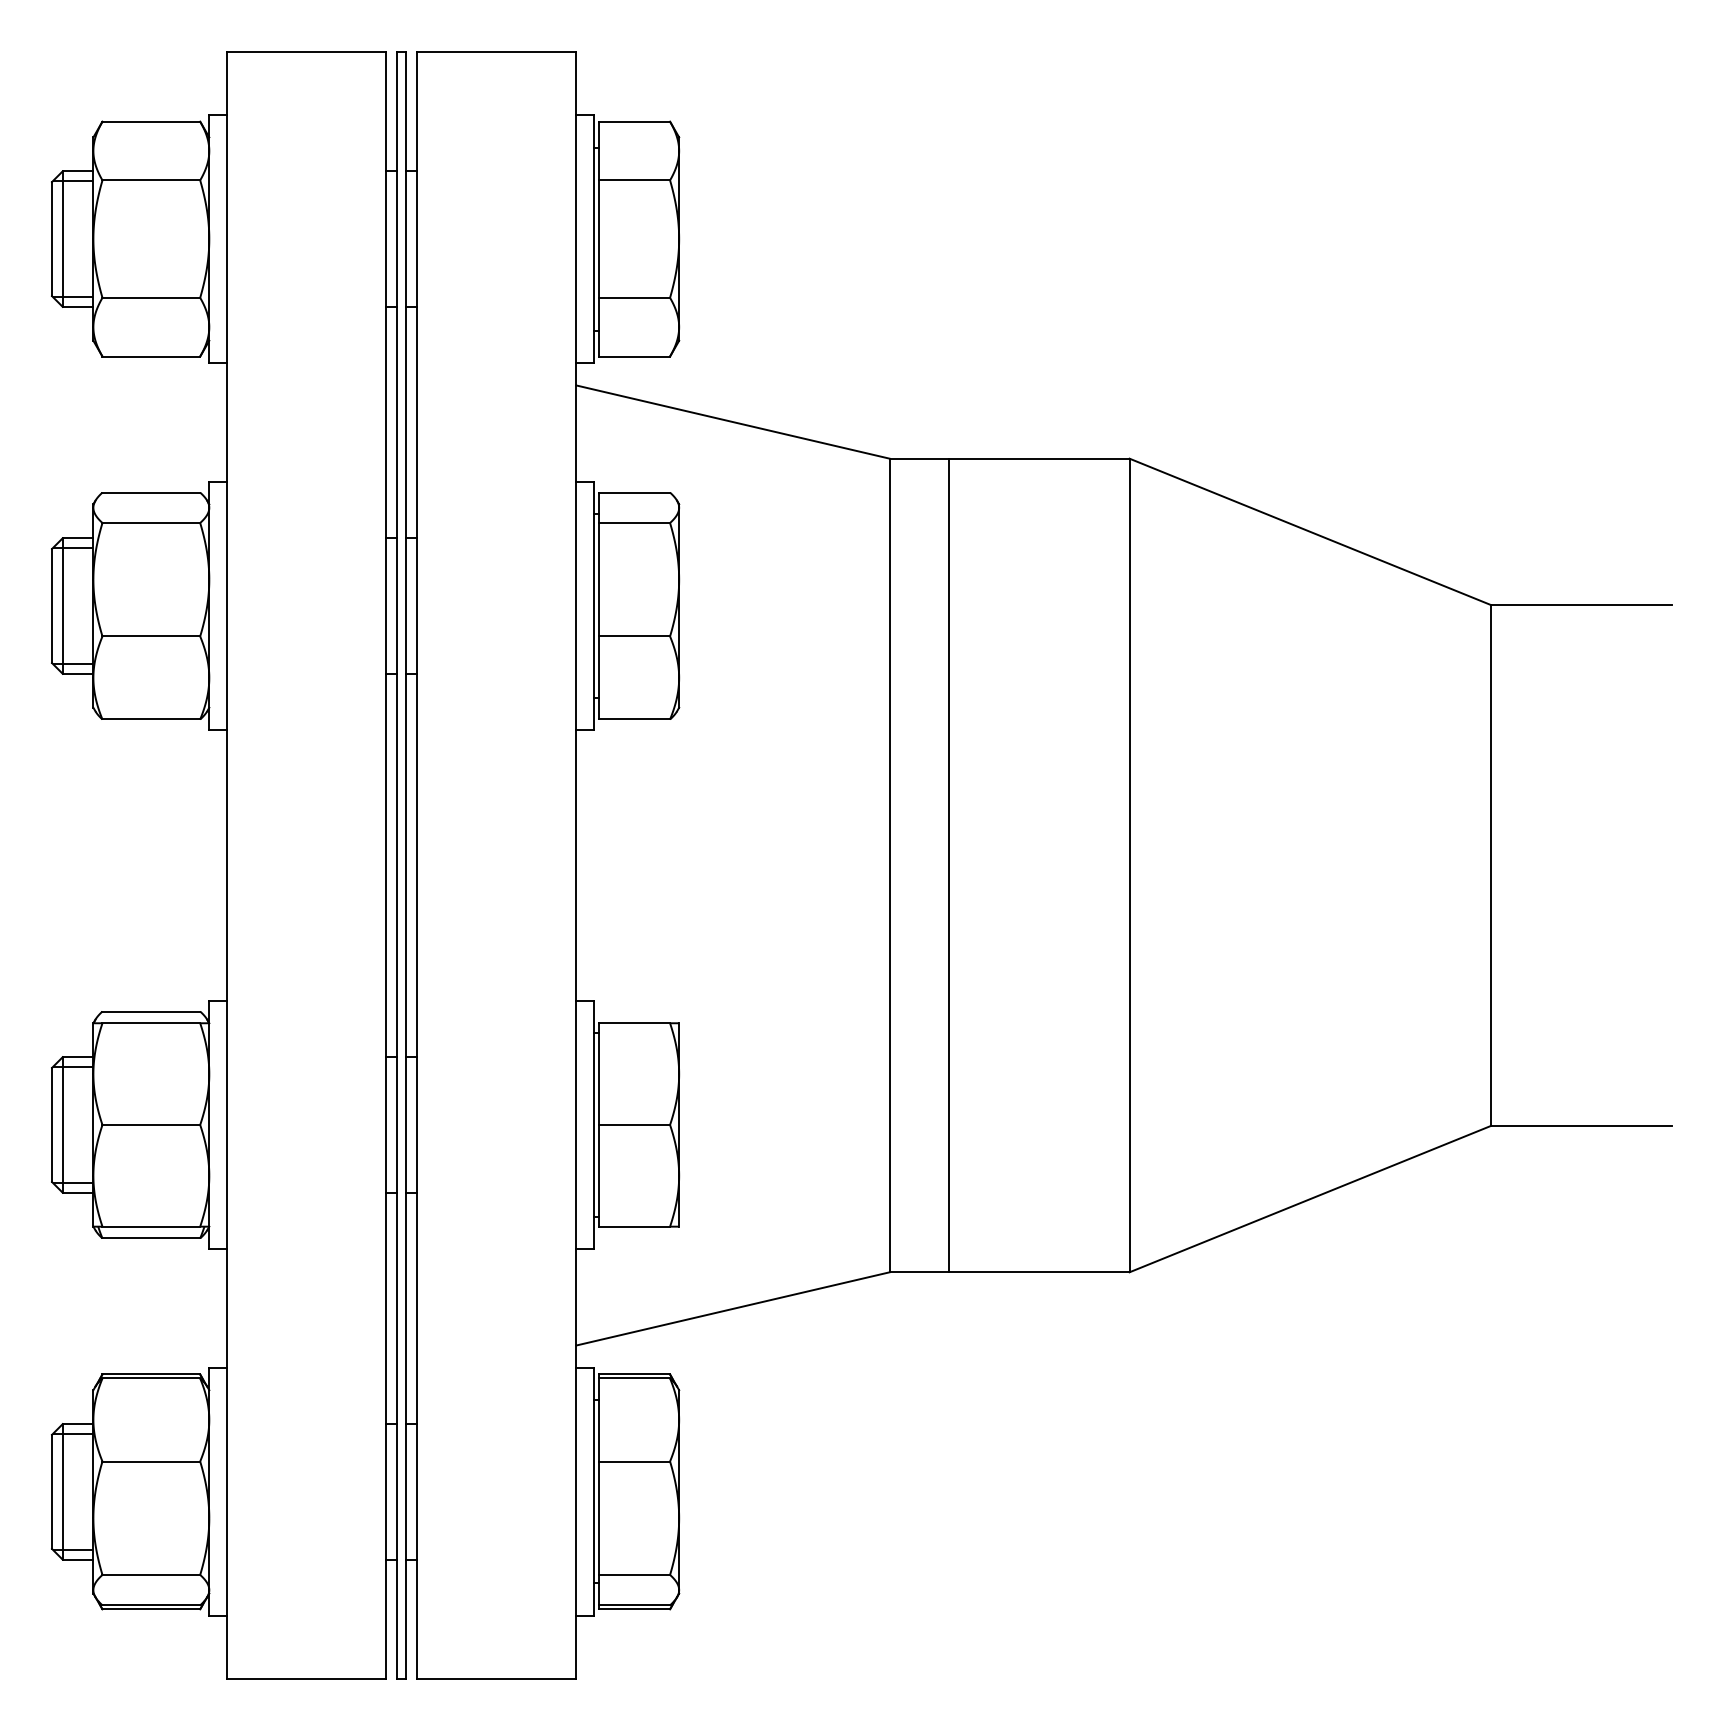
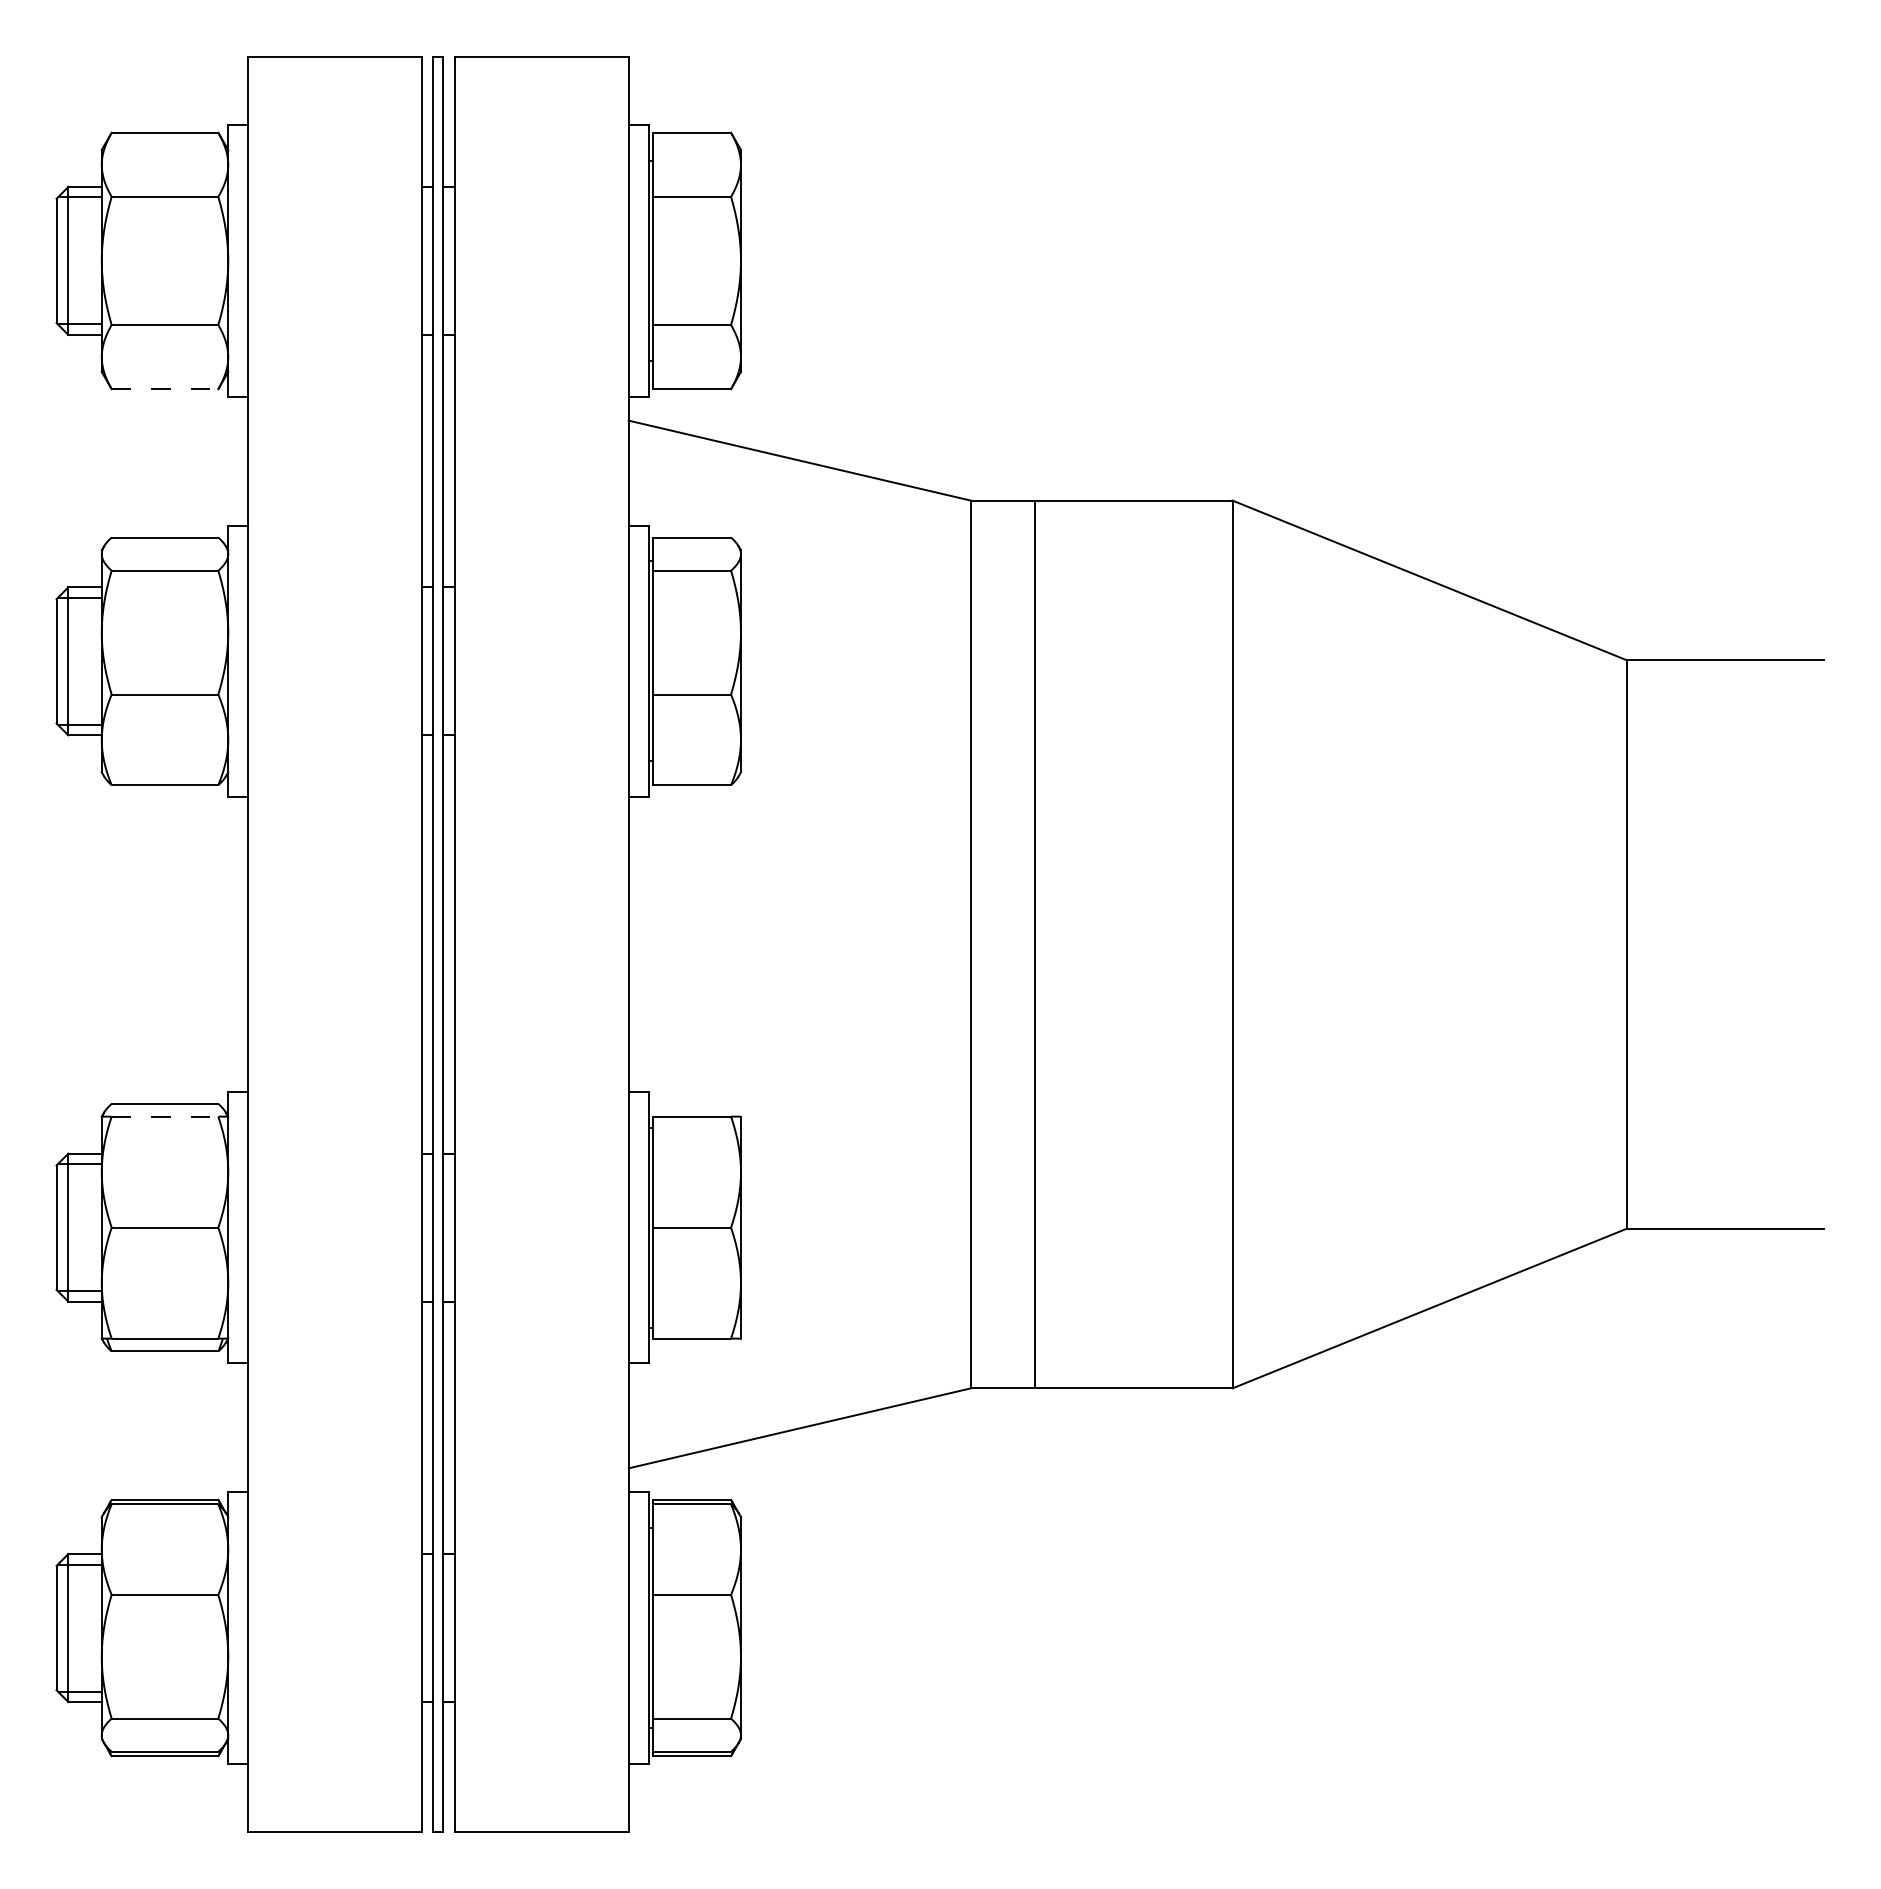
line: (151, 356) -> (165, 389), solid -> dashed
line: (151, 1023) -> (165, 1116), solid -> dashed

